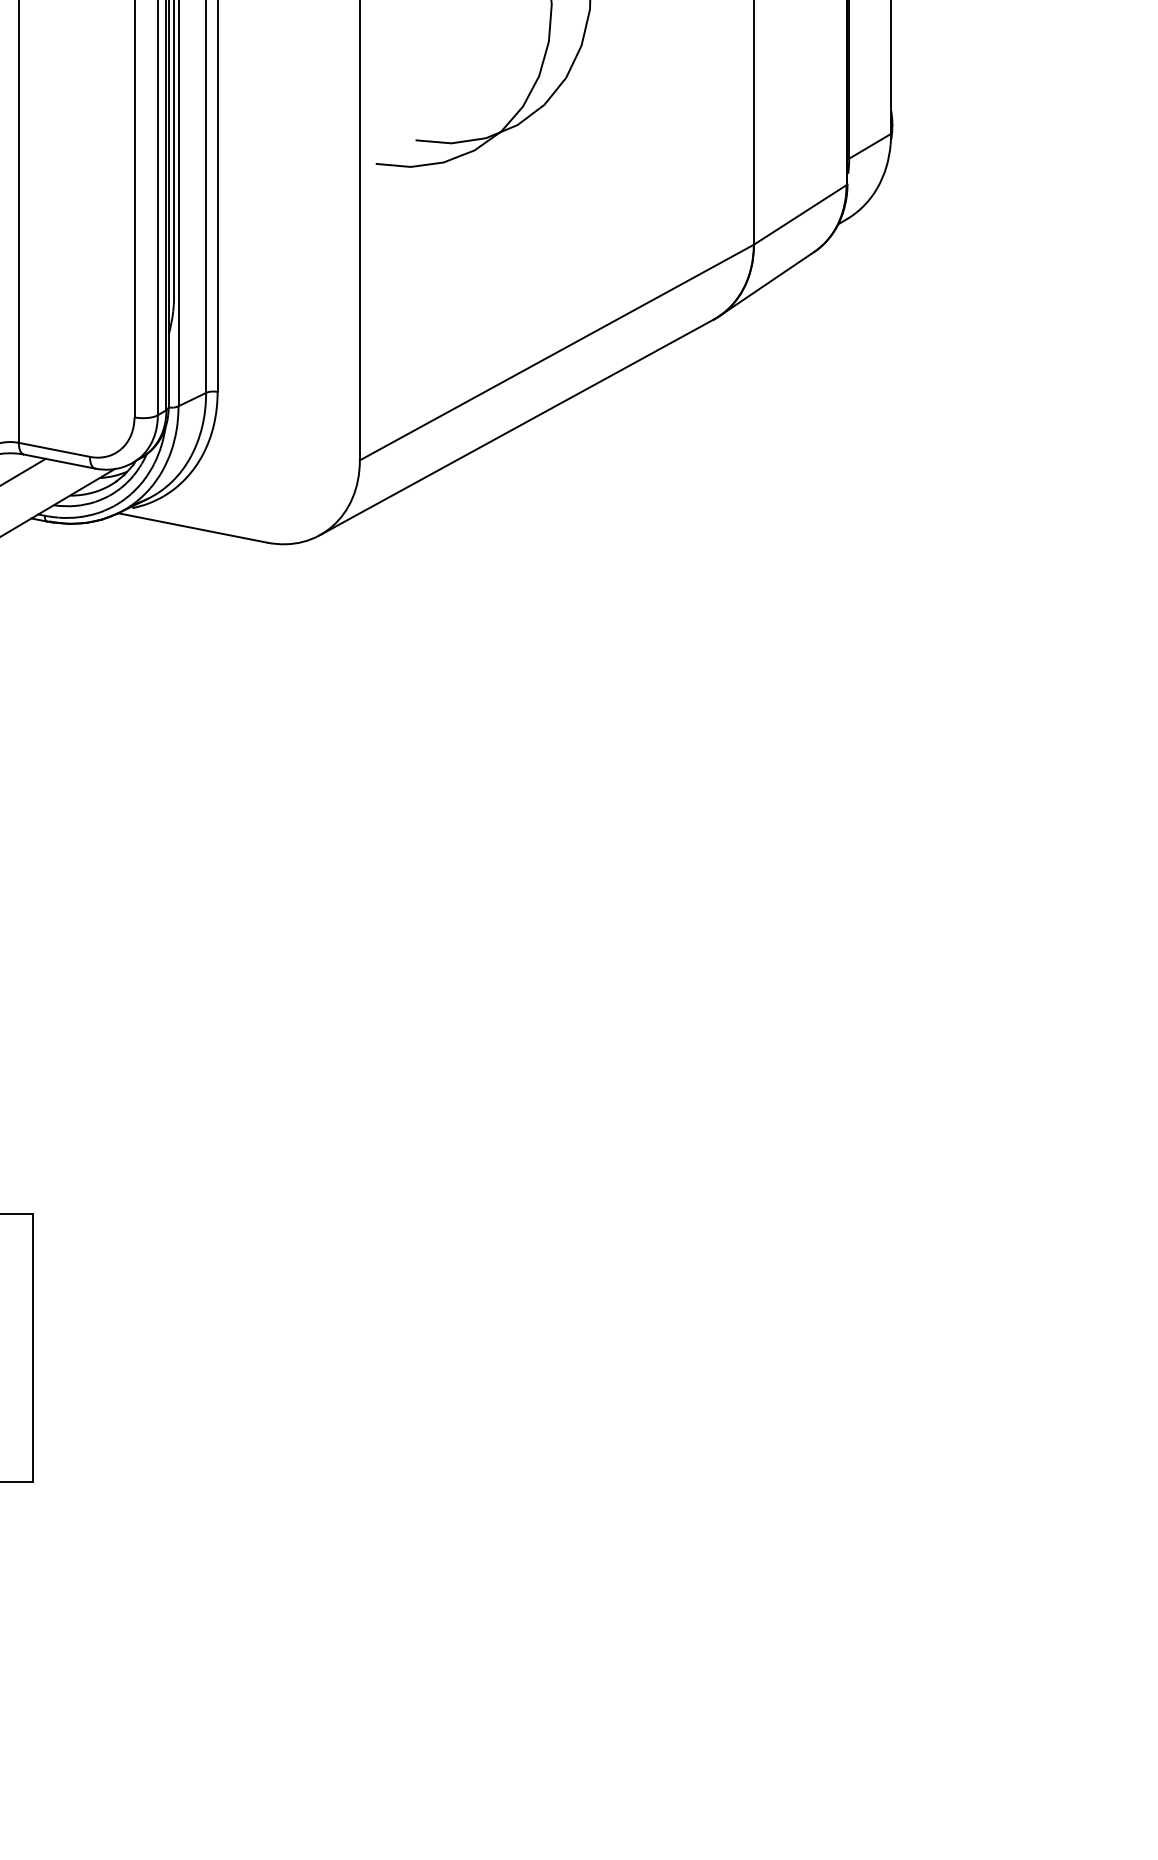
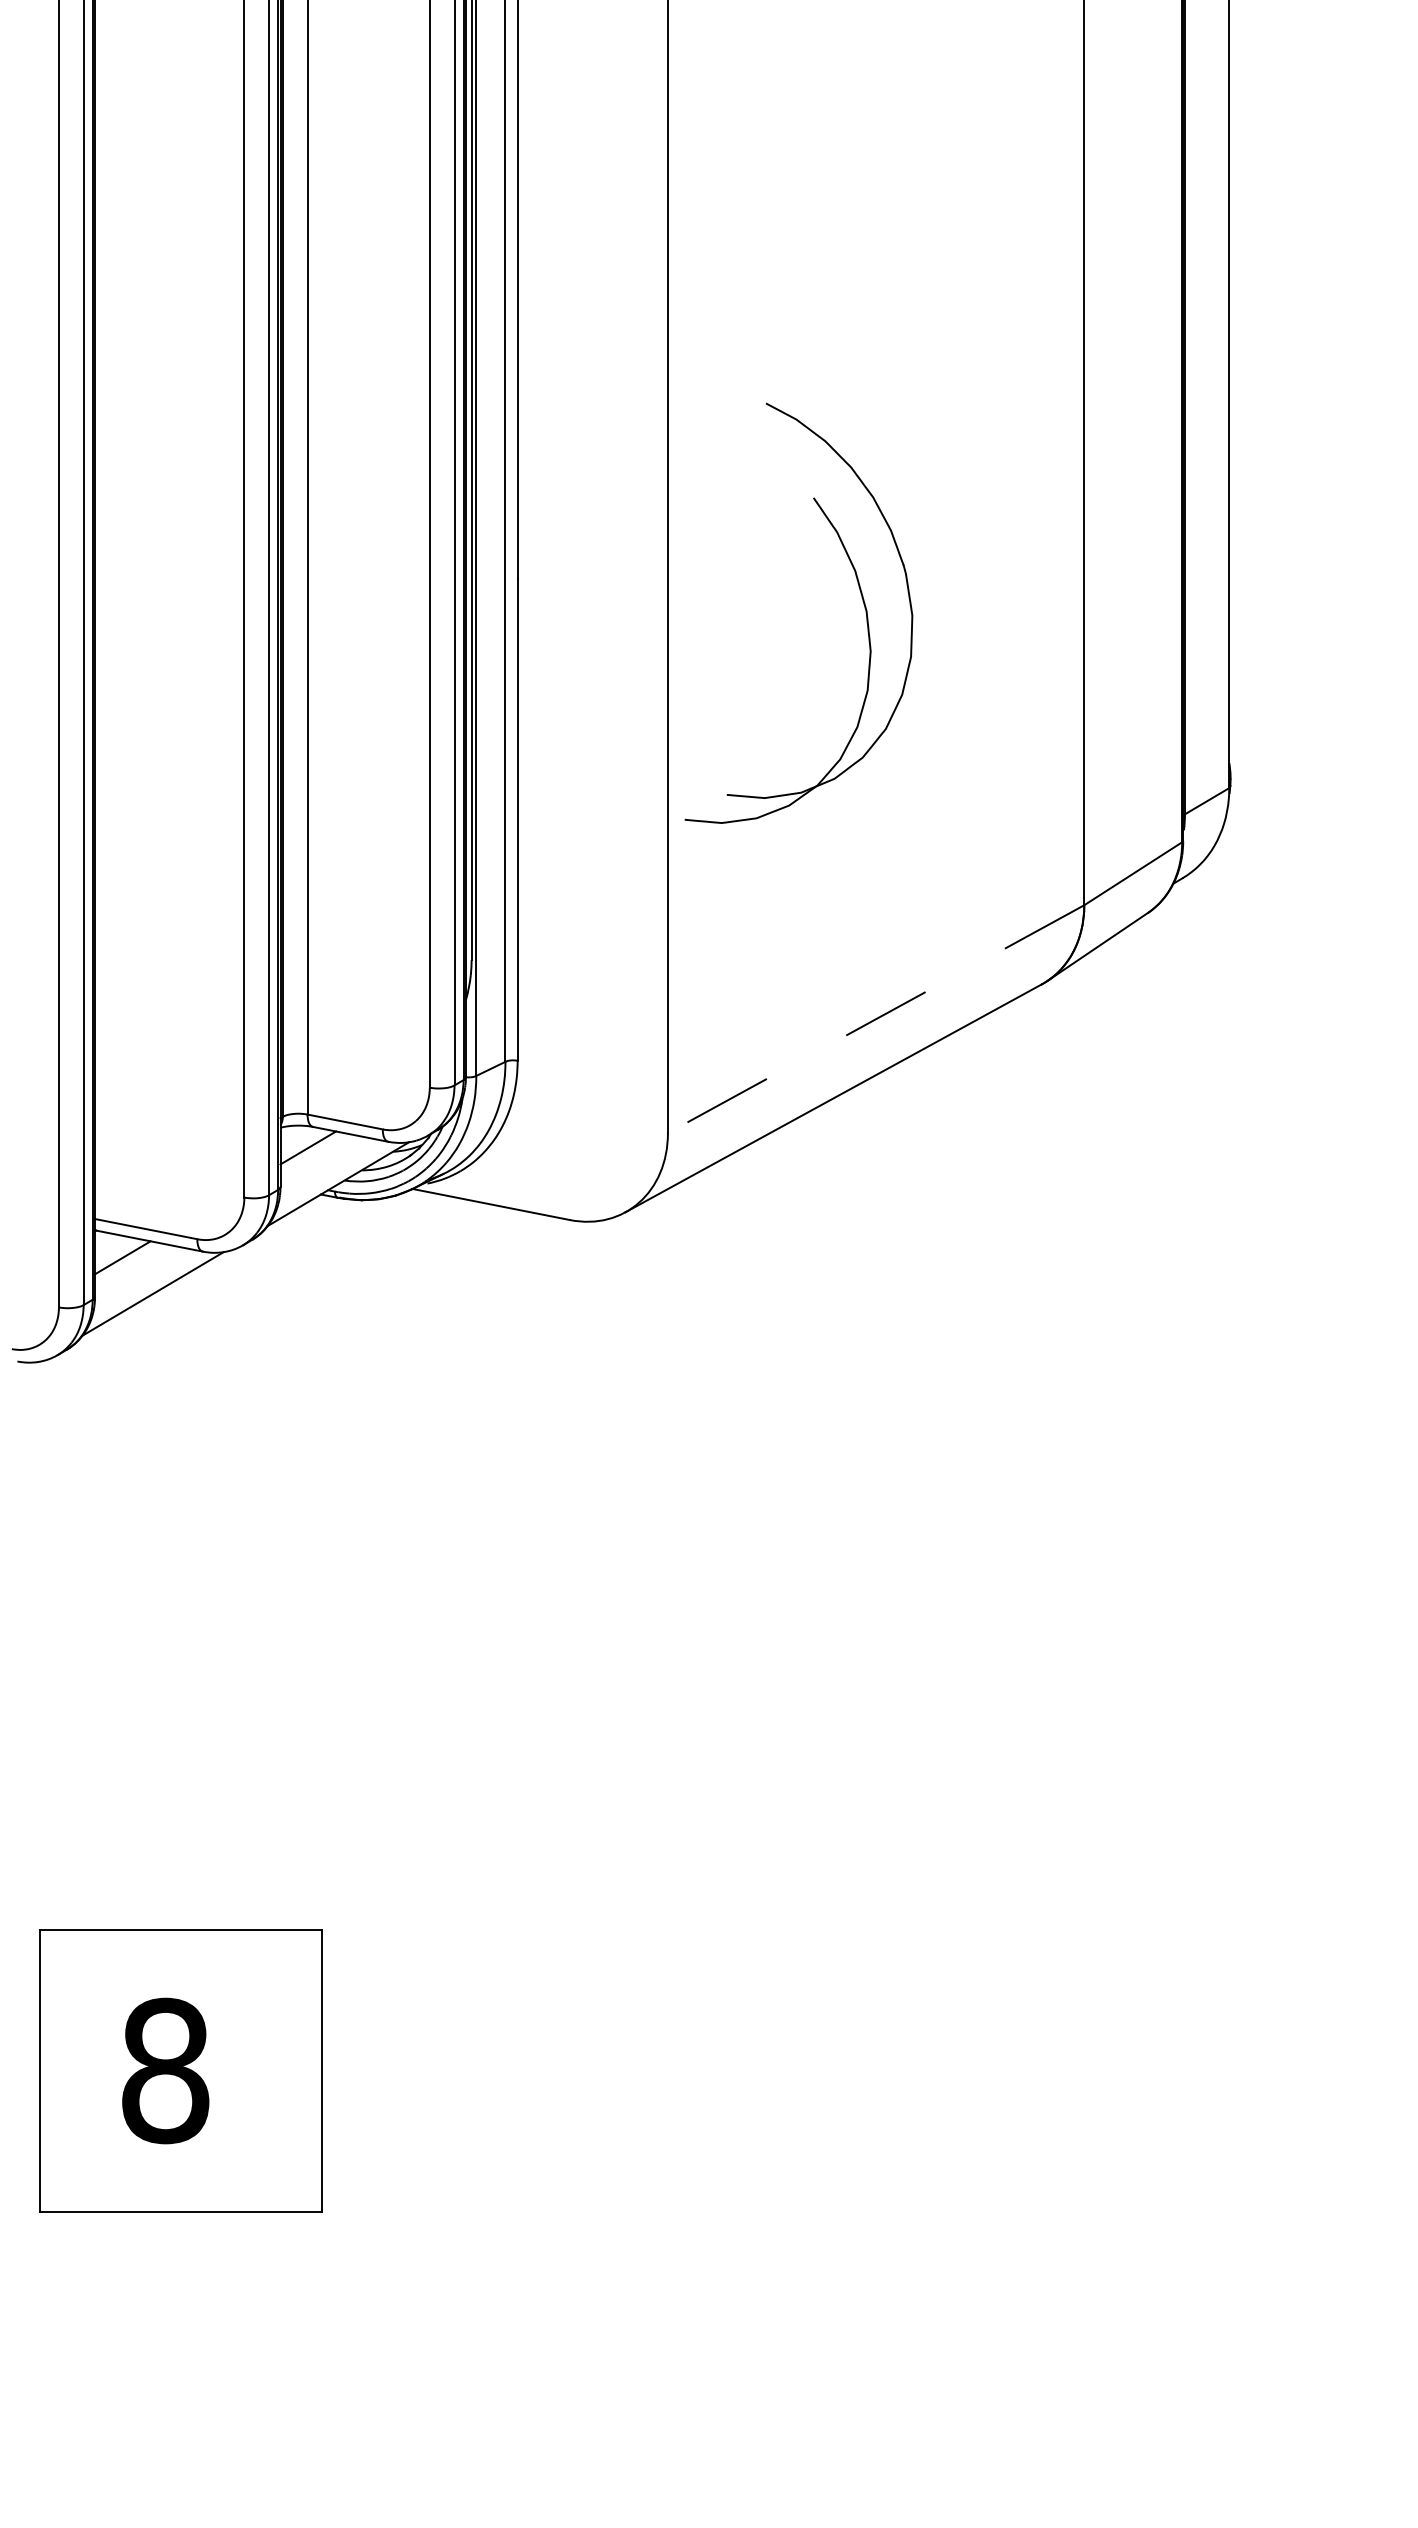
line: (556, 352) -> (875, 1019), solid -> dashed

